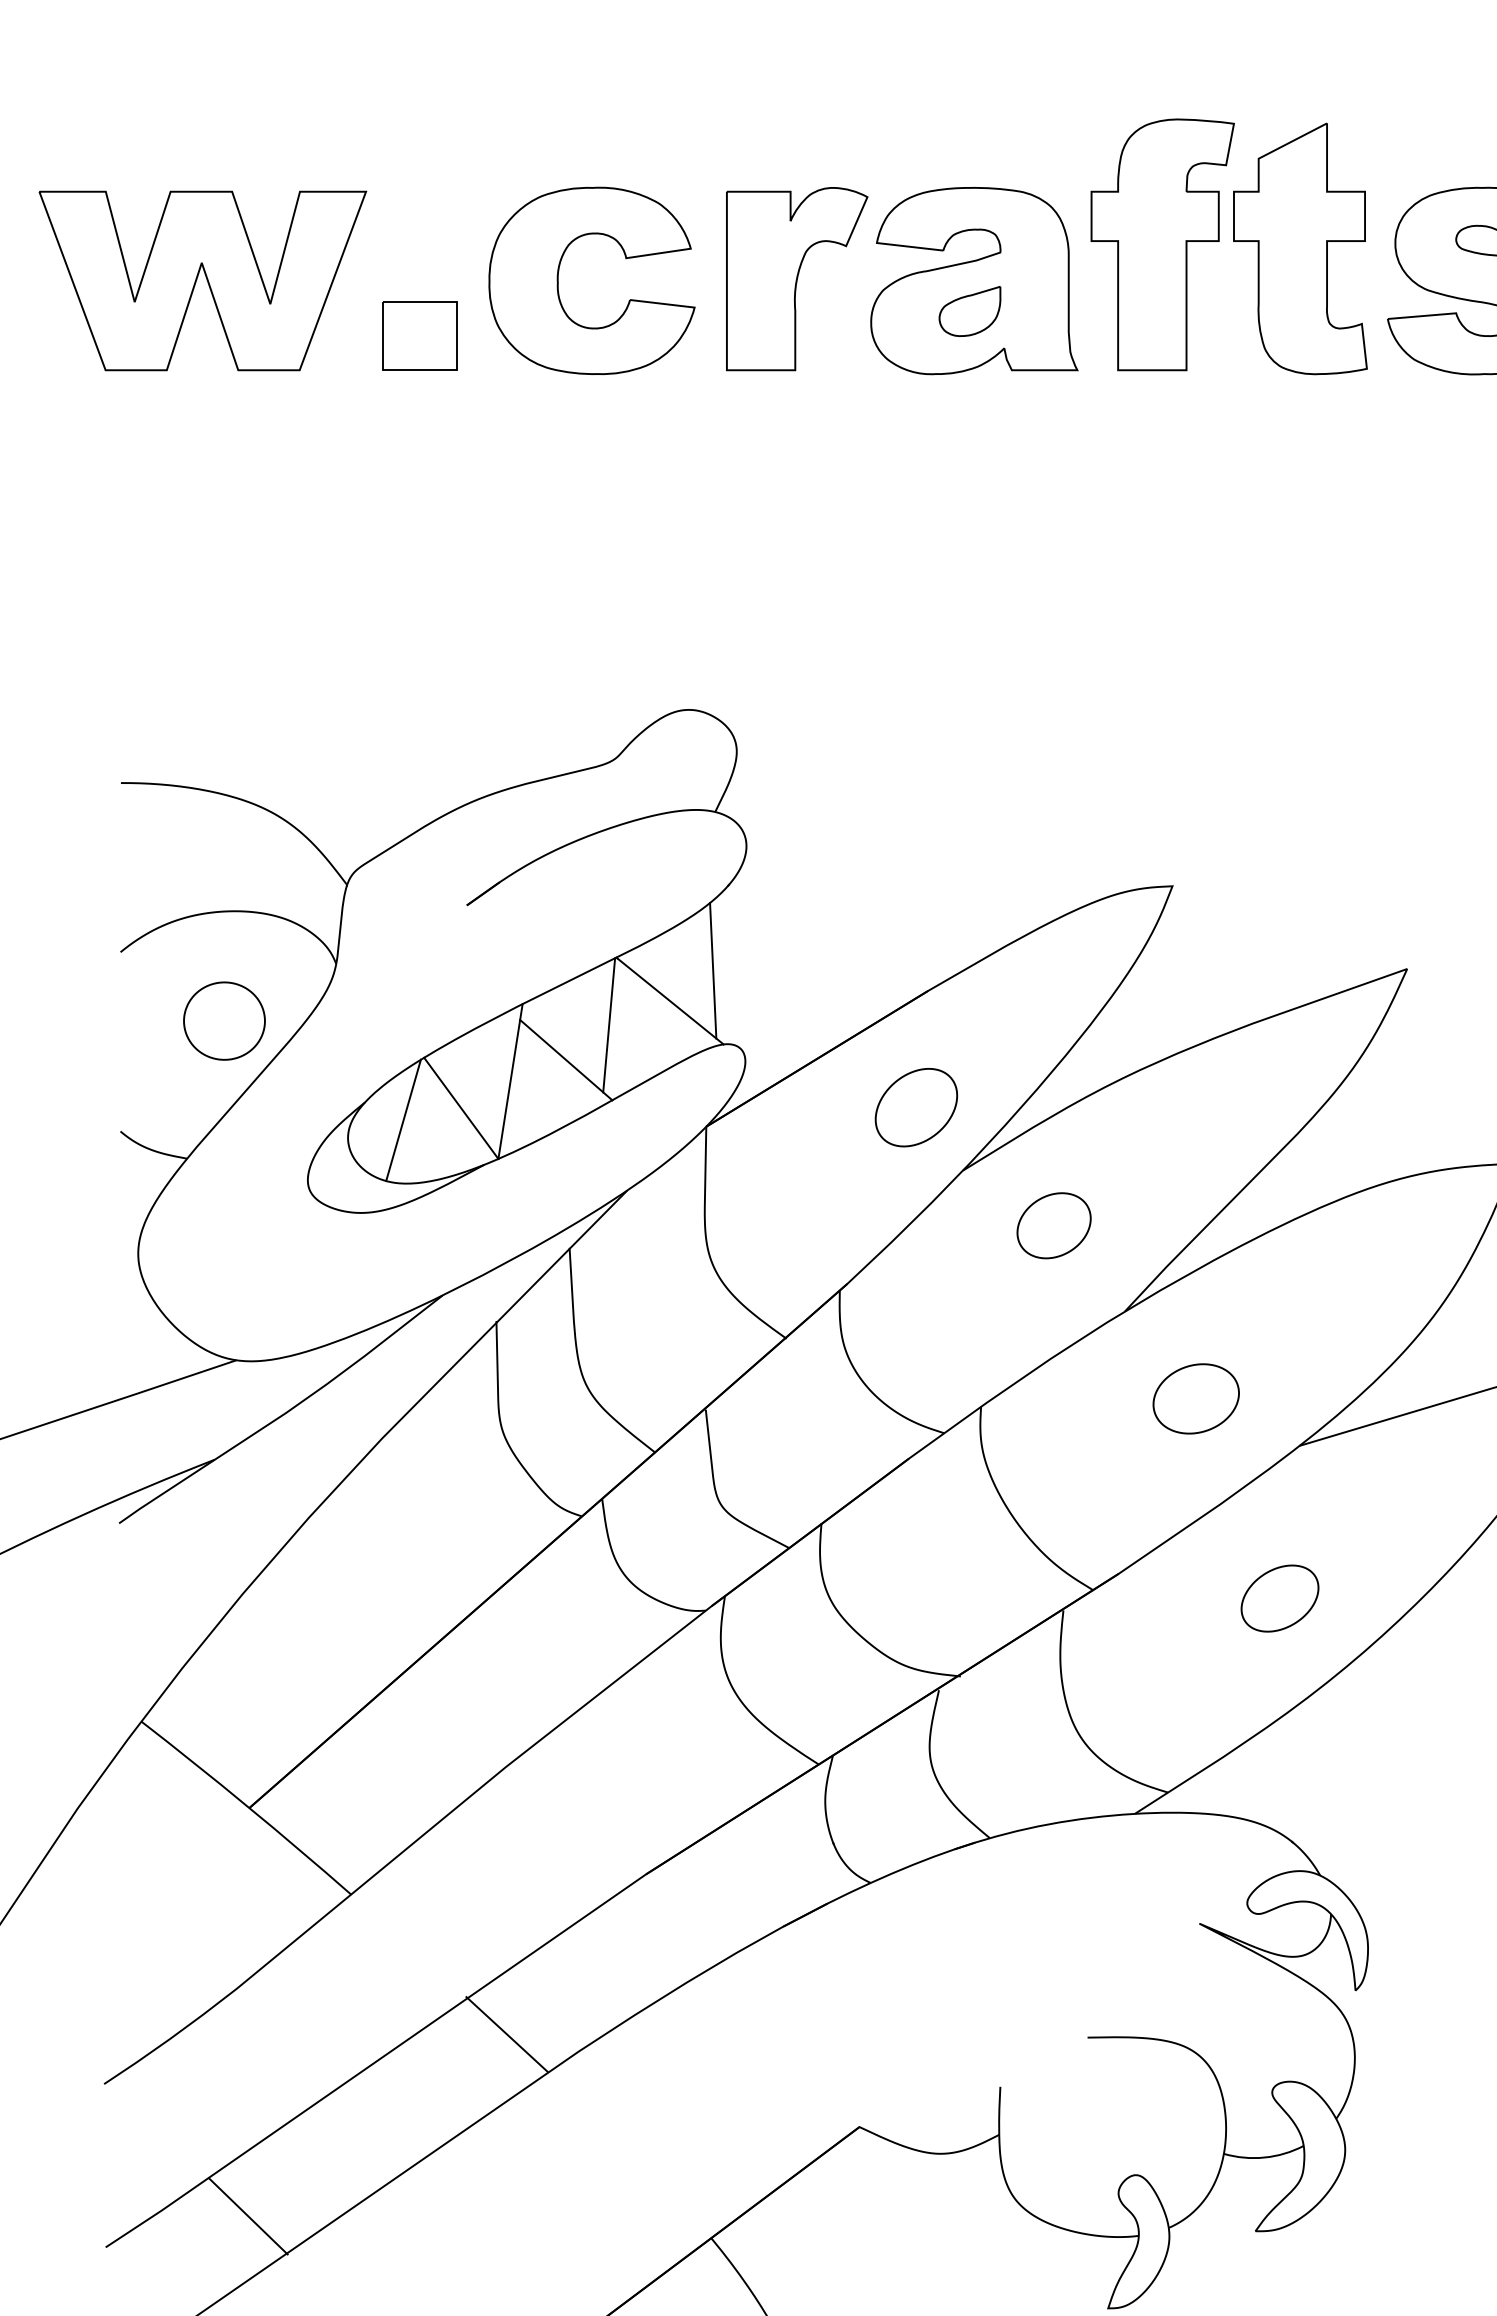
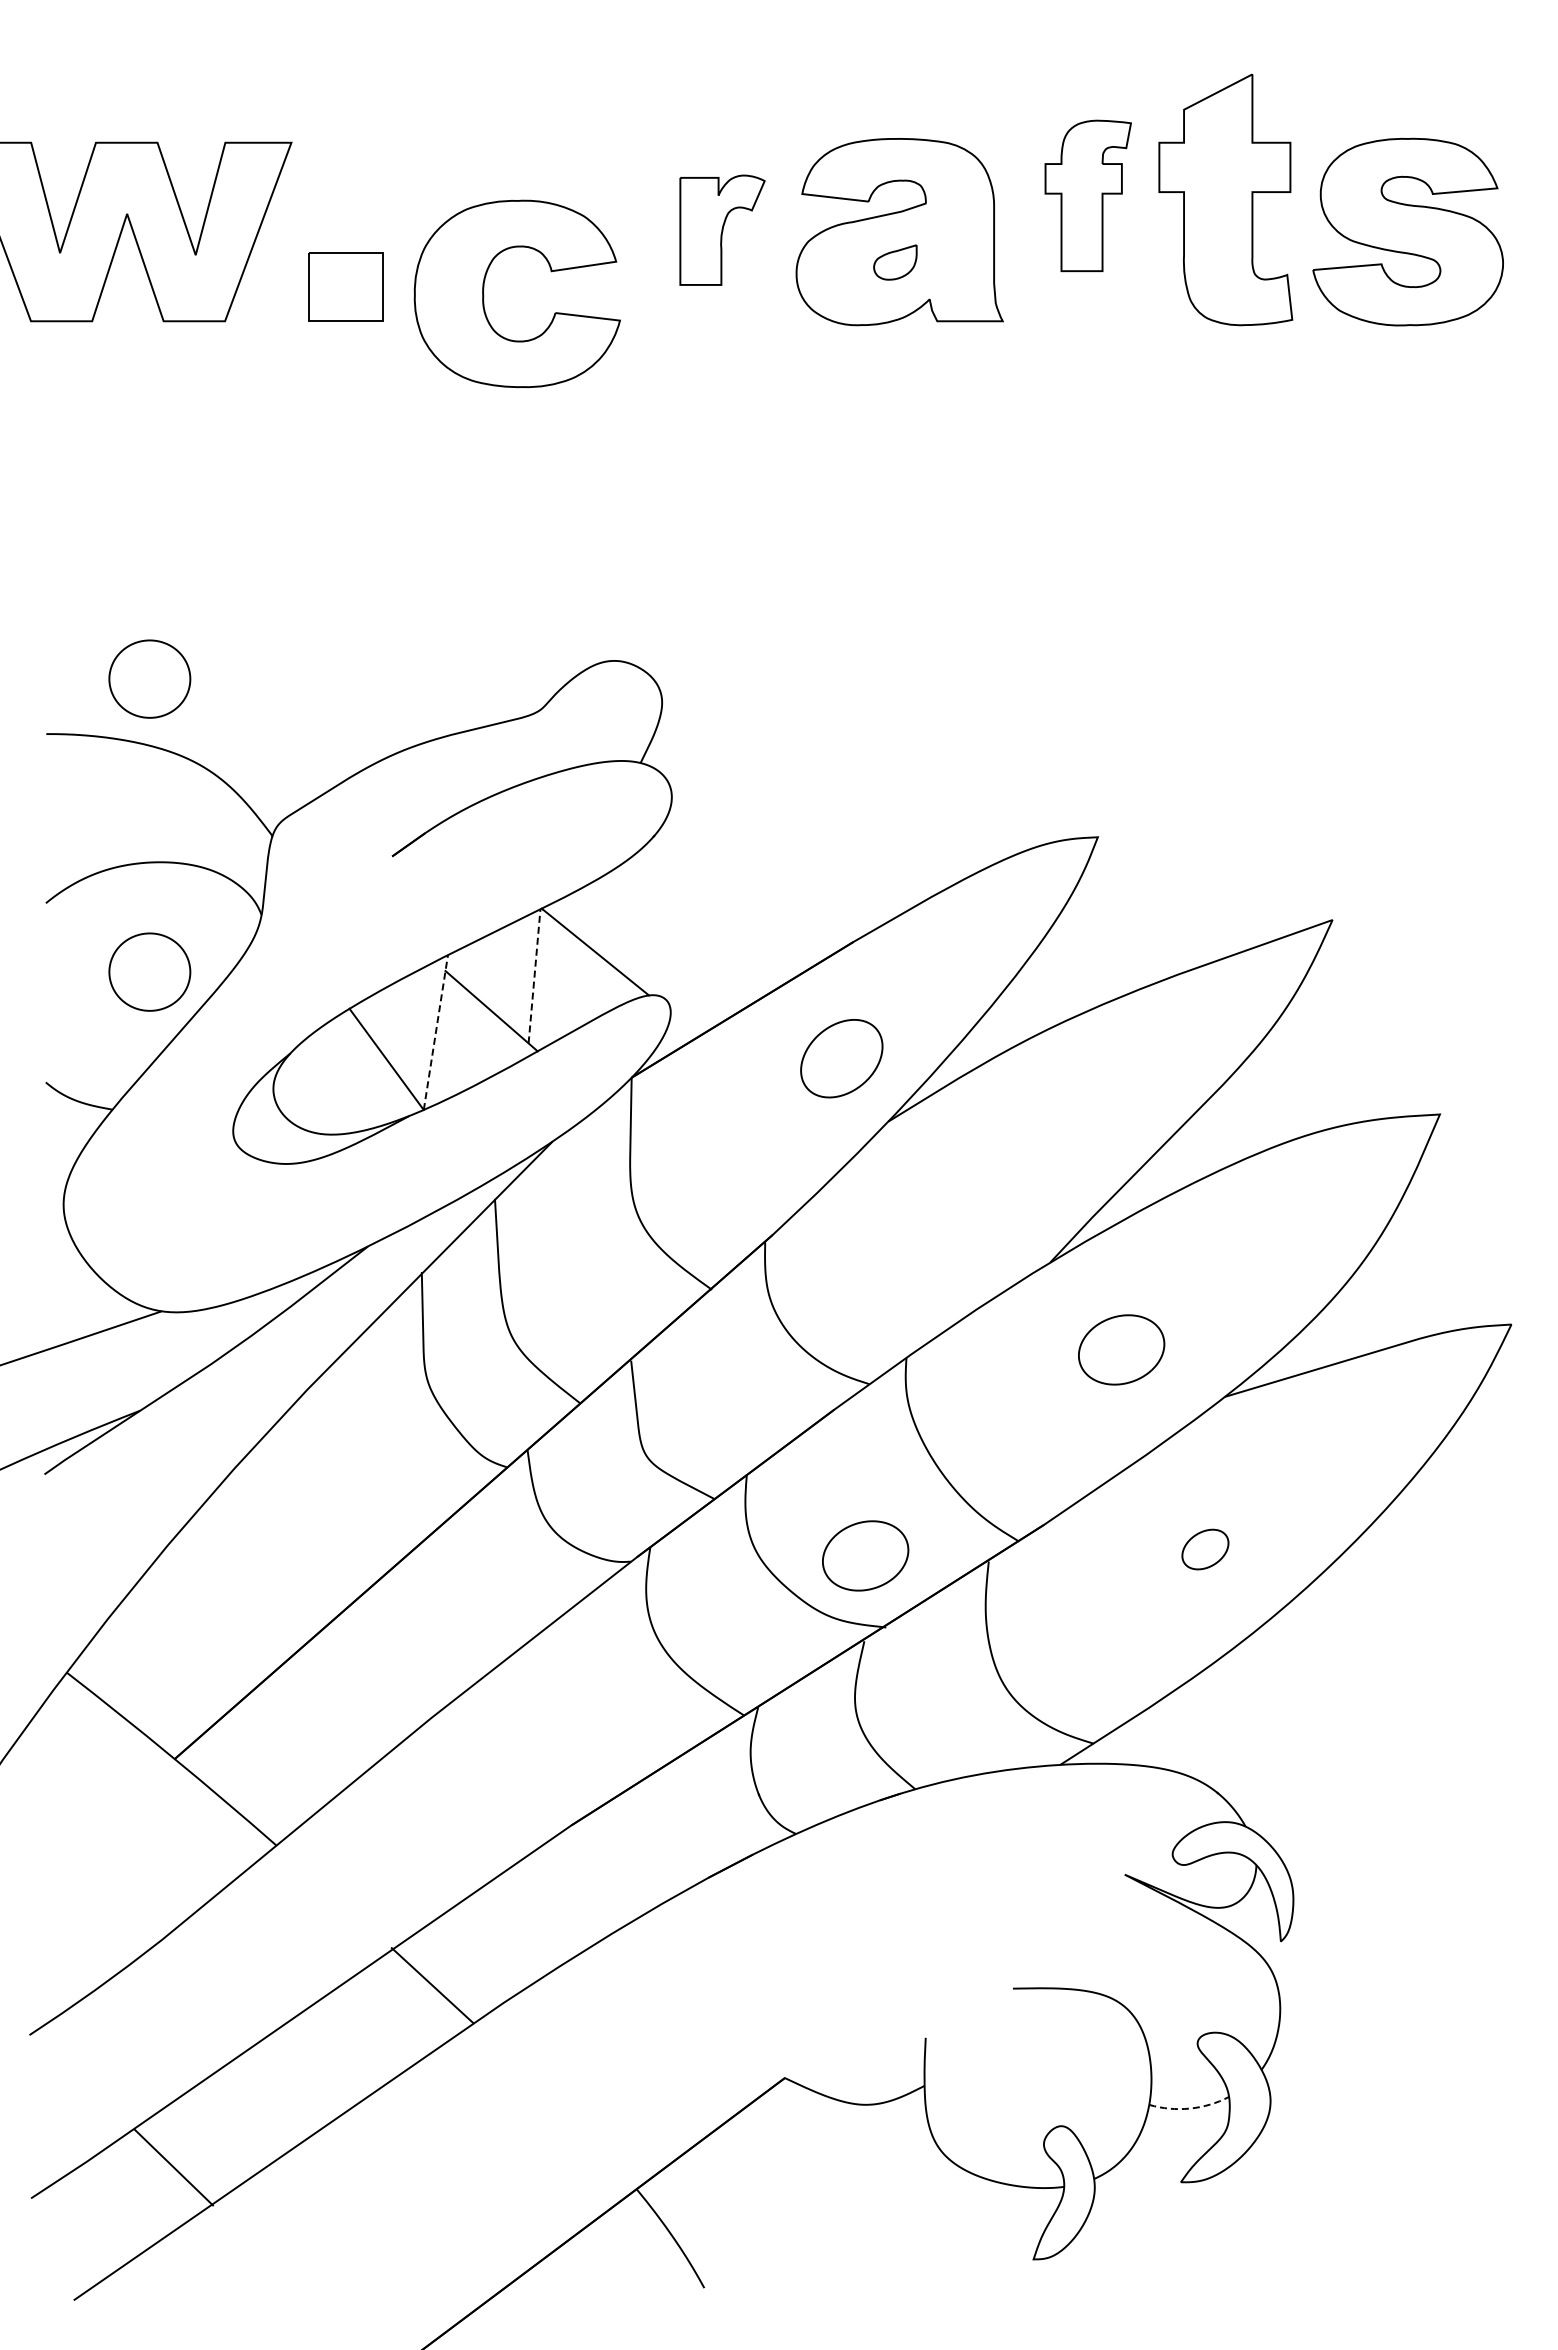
part: (1163, 244) -> (1088, 195), size x0.6
part: (797, 279) -> (722, 230), size x0.6
part: (559, 282) -> (484, 295), moved
part: (970, 311) -> (895, 262), size x0.7
part: (224, 727) -> (149, 678), added
line: (713, 970) -> (638, 921), removed
line: (609, 1024) -> (534, 975), solid -> dashed
line: (510, 1081) -> (435, 1032), solid -> dashed
line: (403, 1120) -> (328, 1071), removed
part: (1054, 1225) -> (979, 1176), removed
part: (1280, 1598) -> (1205, 1549), size x0.6
part: (940, 1604) -> (865, 1555), added
arc: (1264, 2157) -> (1189, 2108), solid -> dashed

